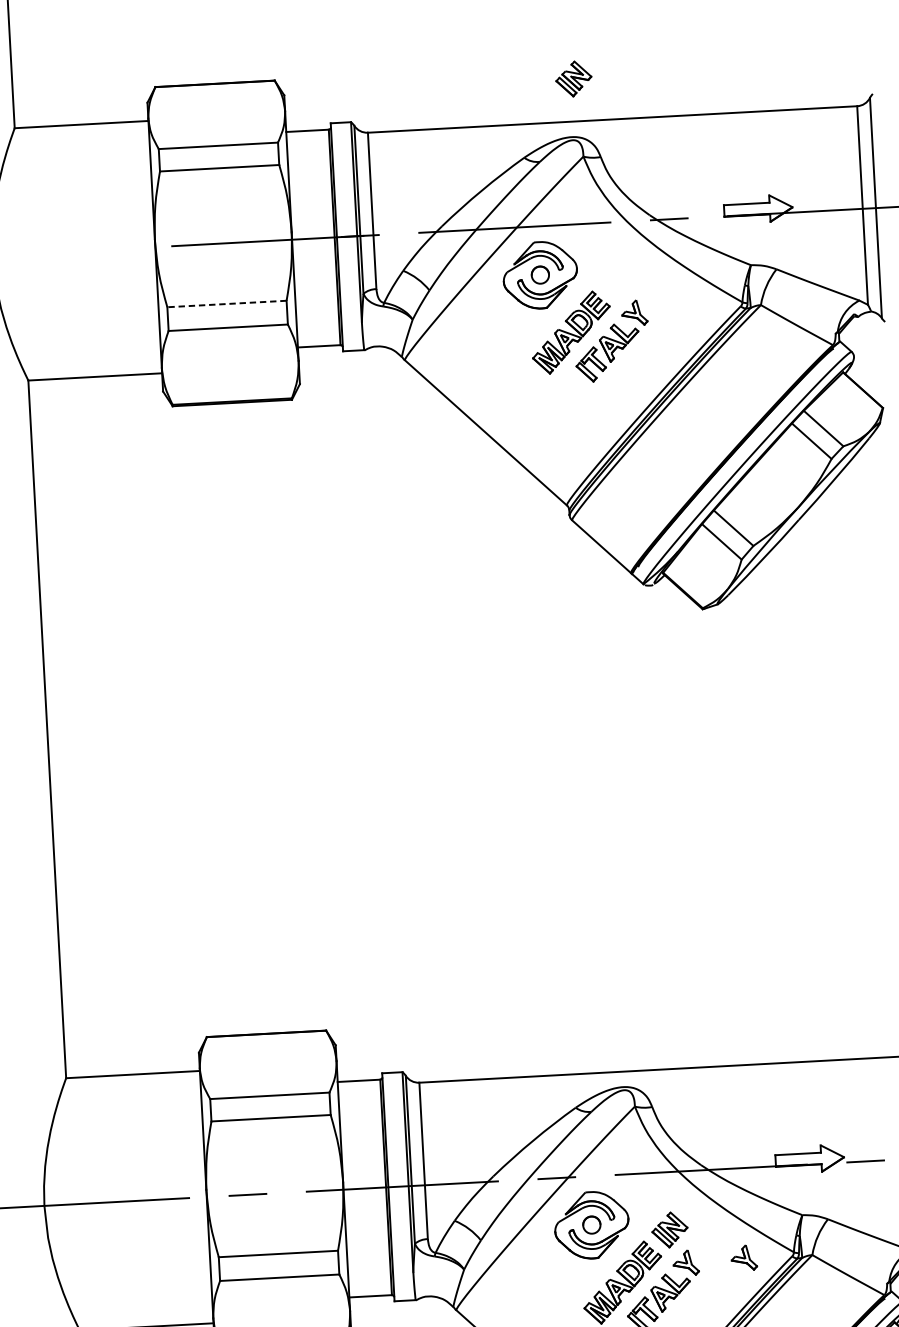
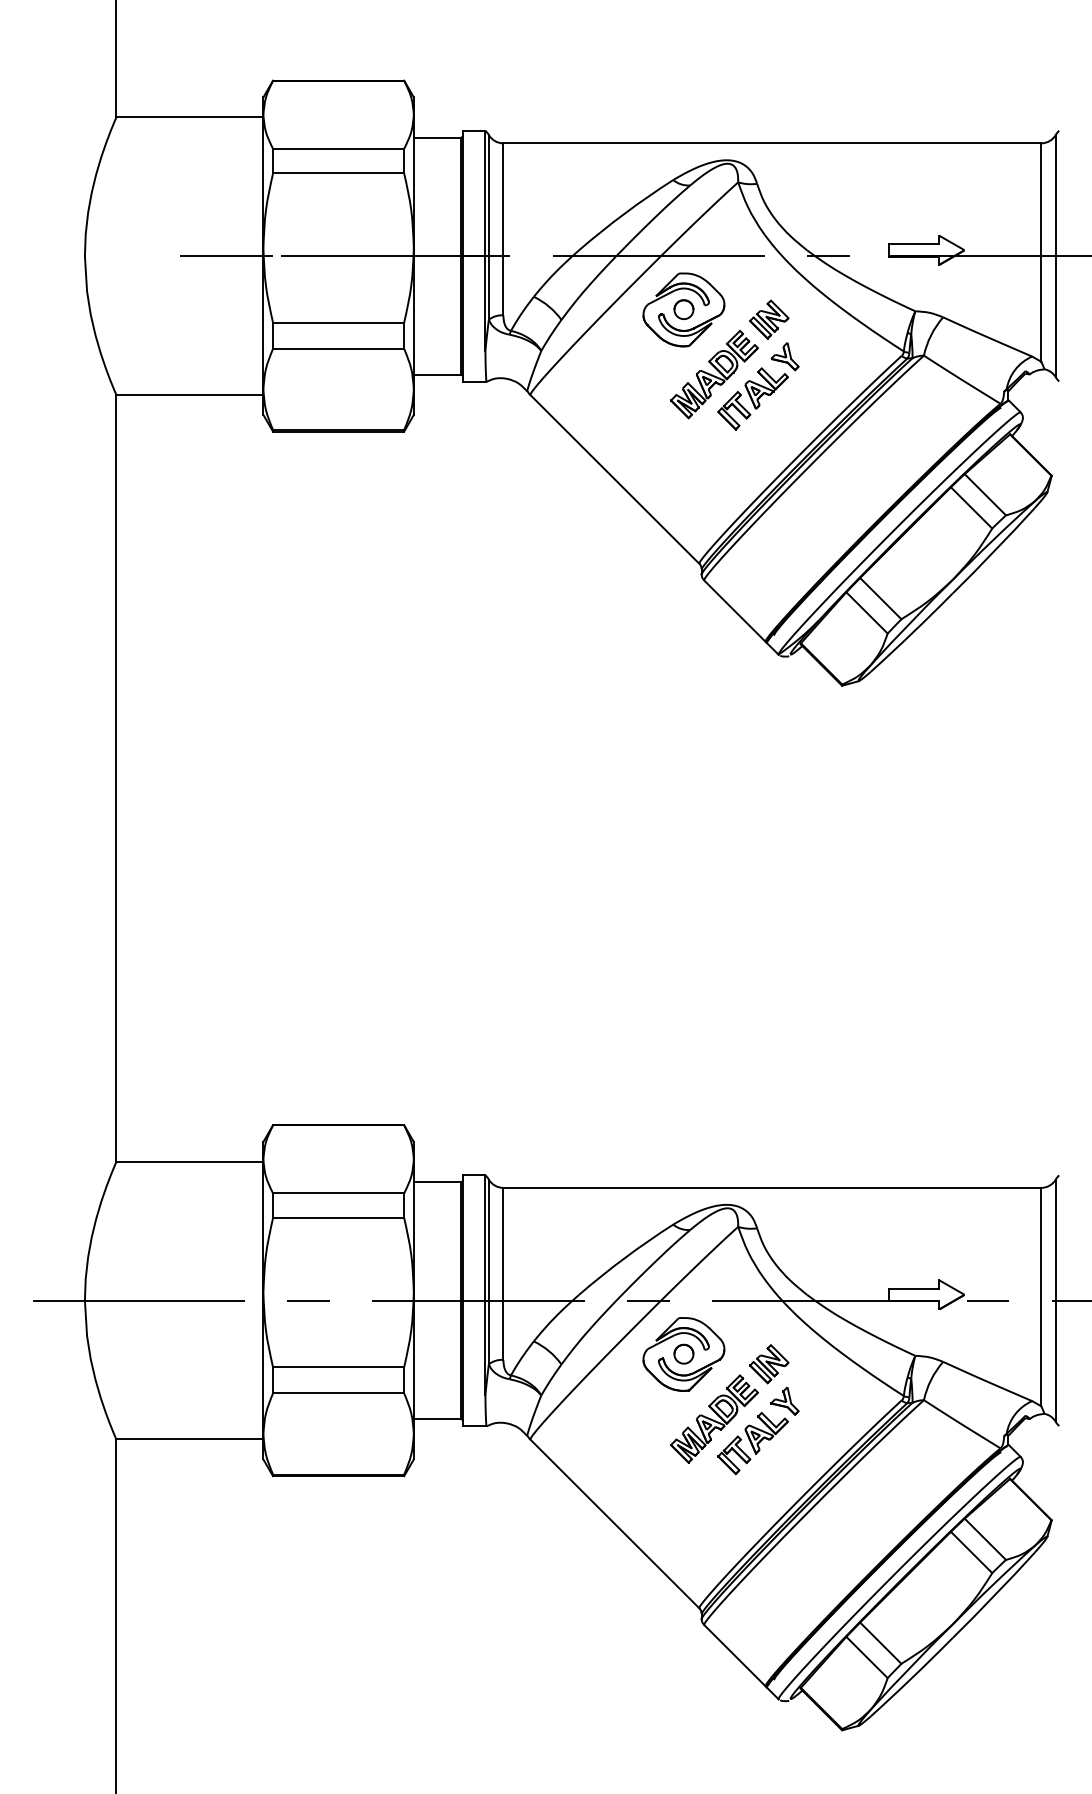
part: (574, 78) -> (769, 319), moved
line: (121, 249) -> (226, 256), added
line: (226, 303) -> (338, 322), dashed -> solid
part: (743, 1258) -> (848, 1399), removed

